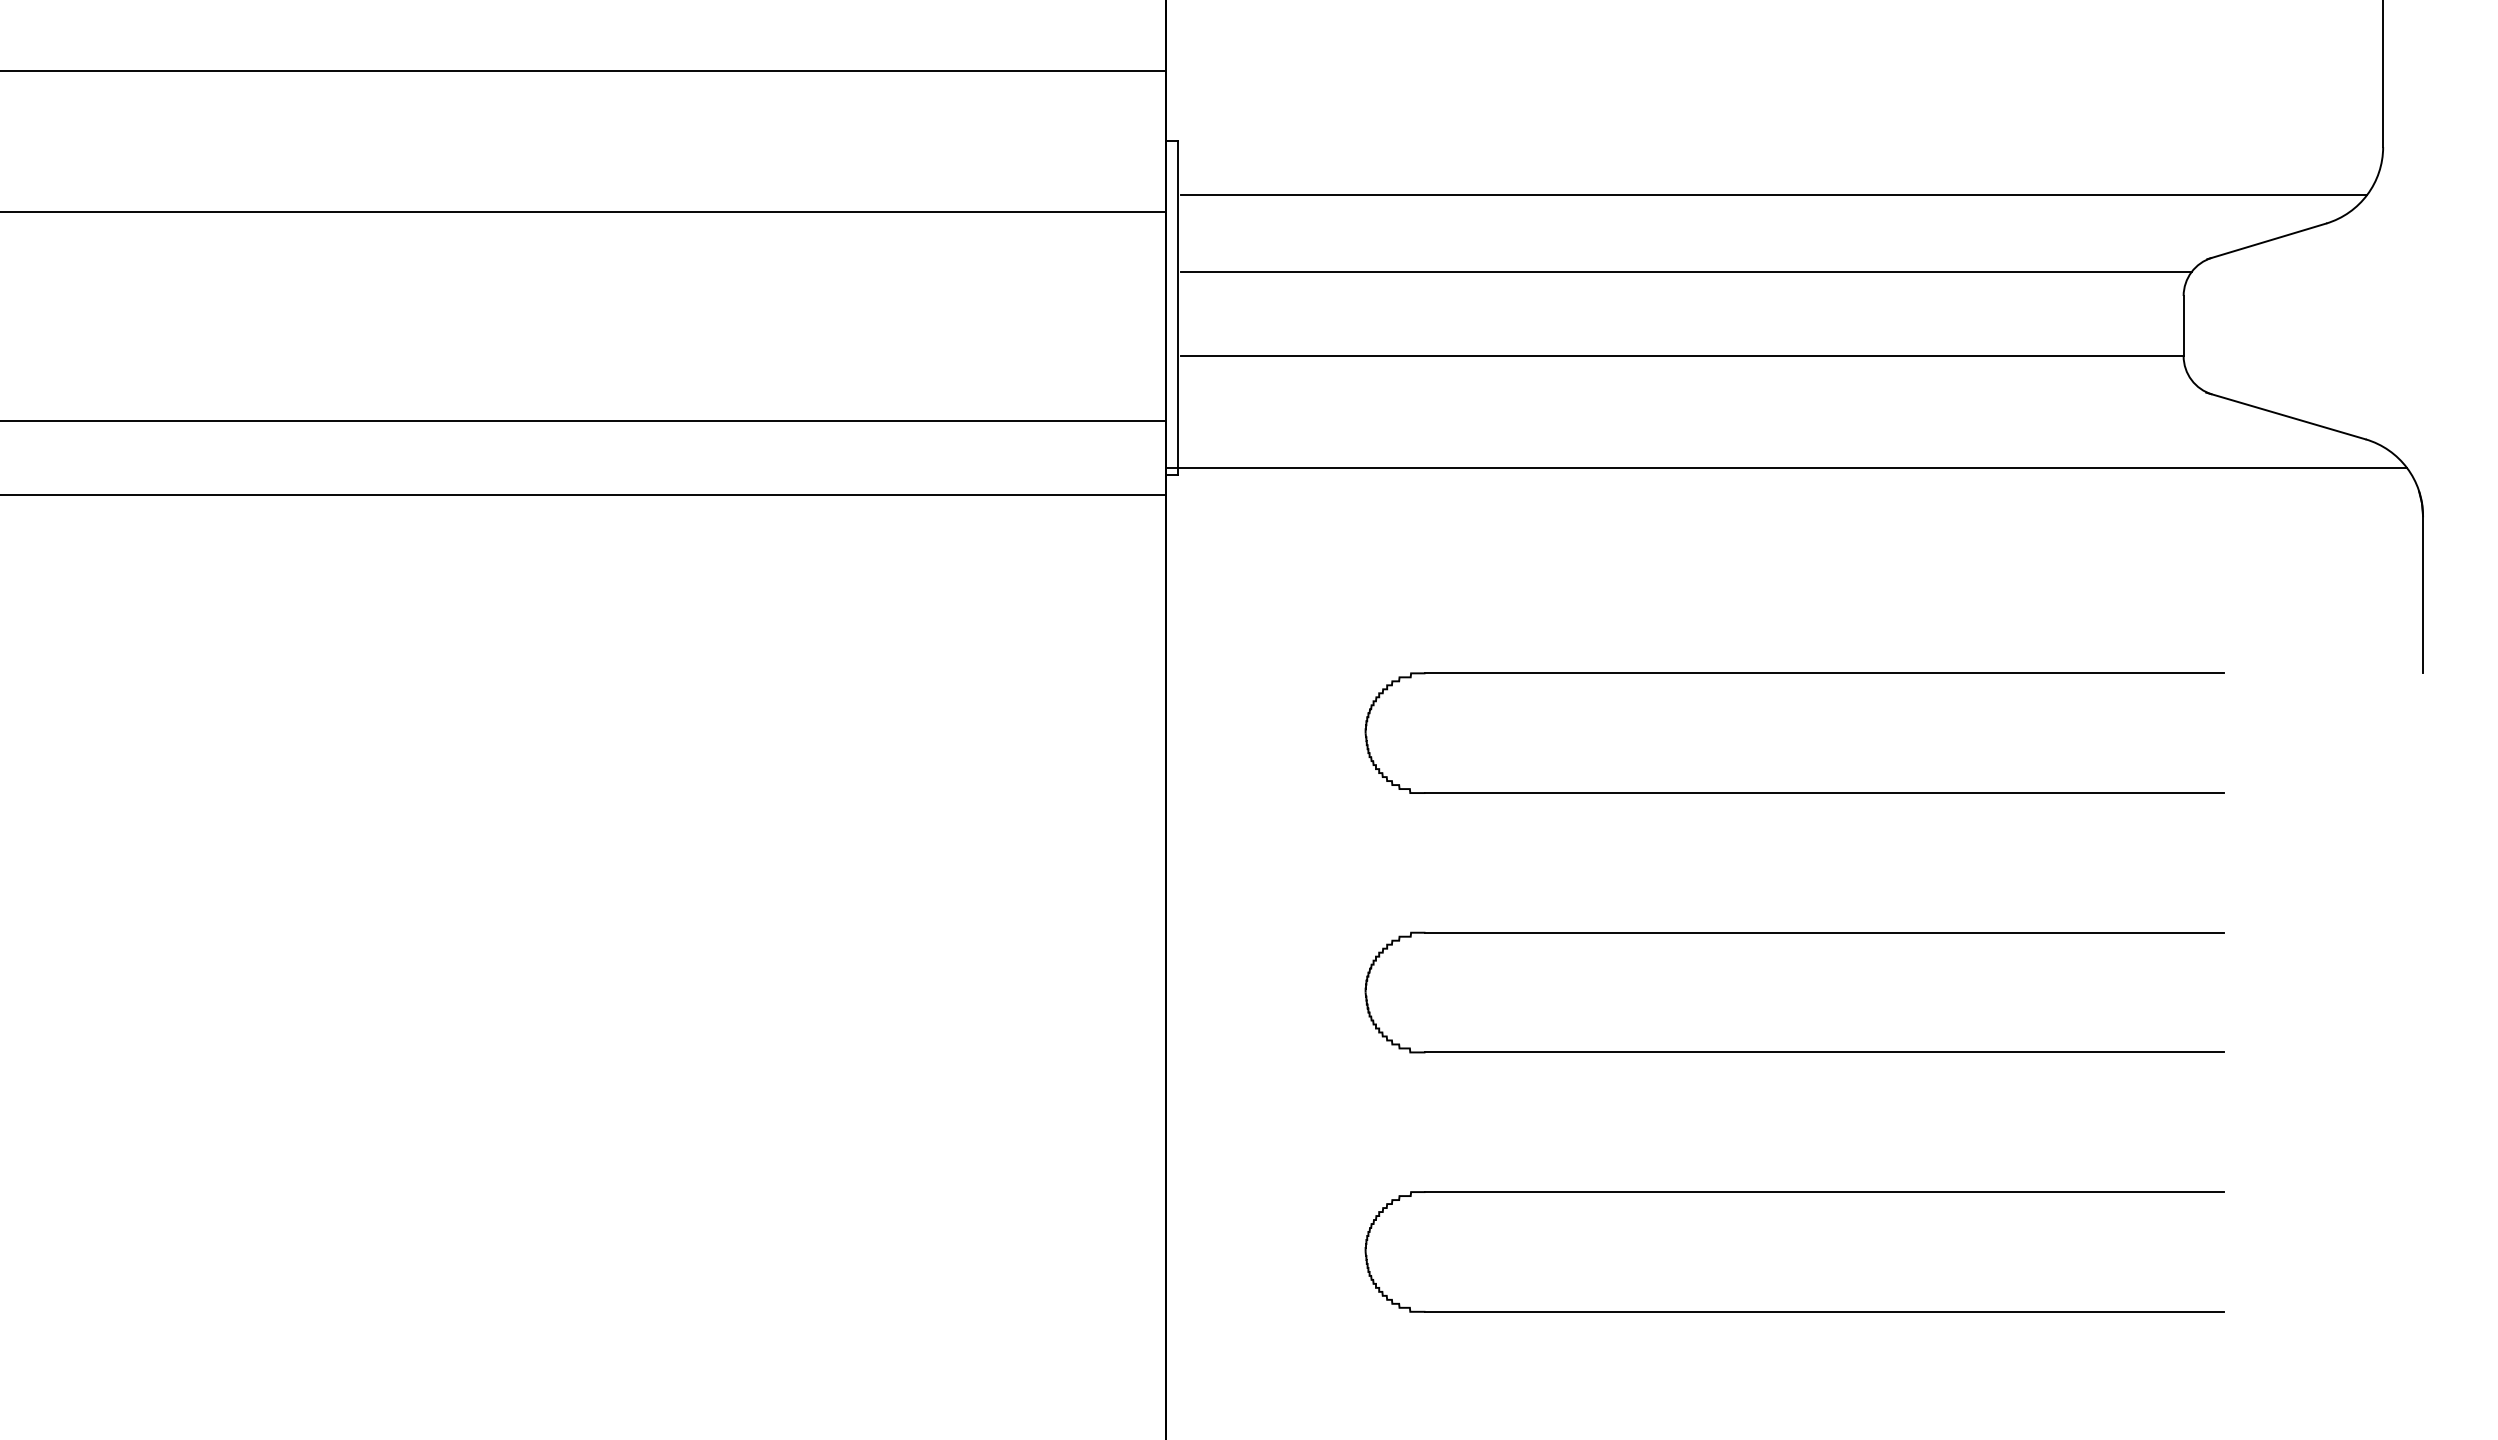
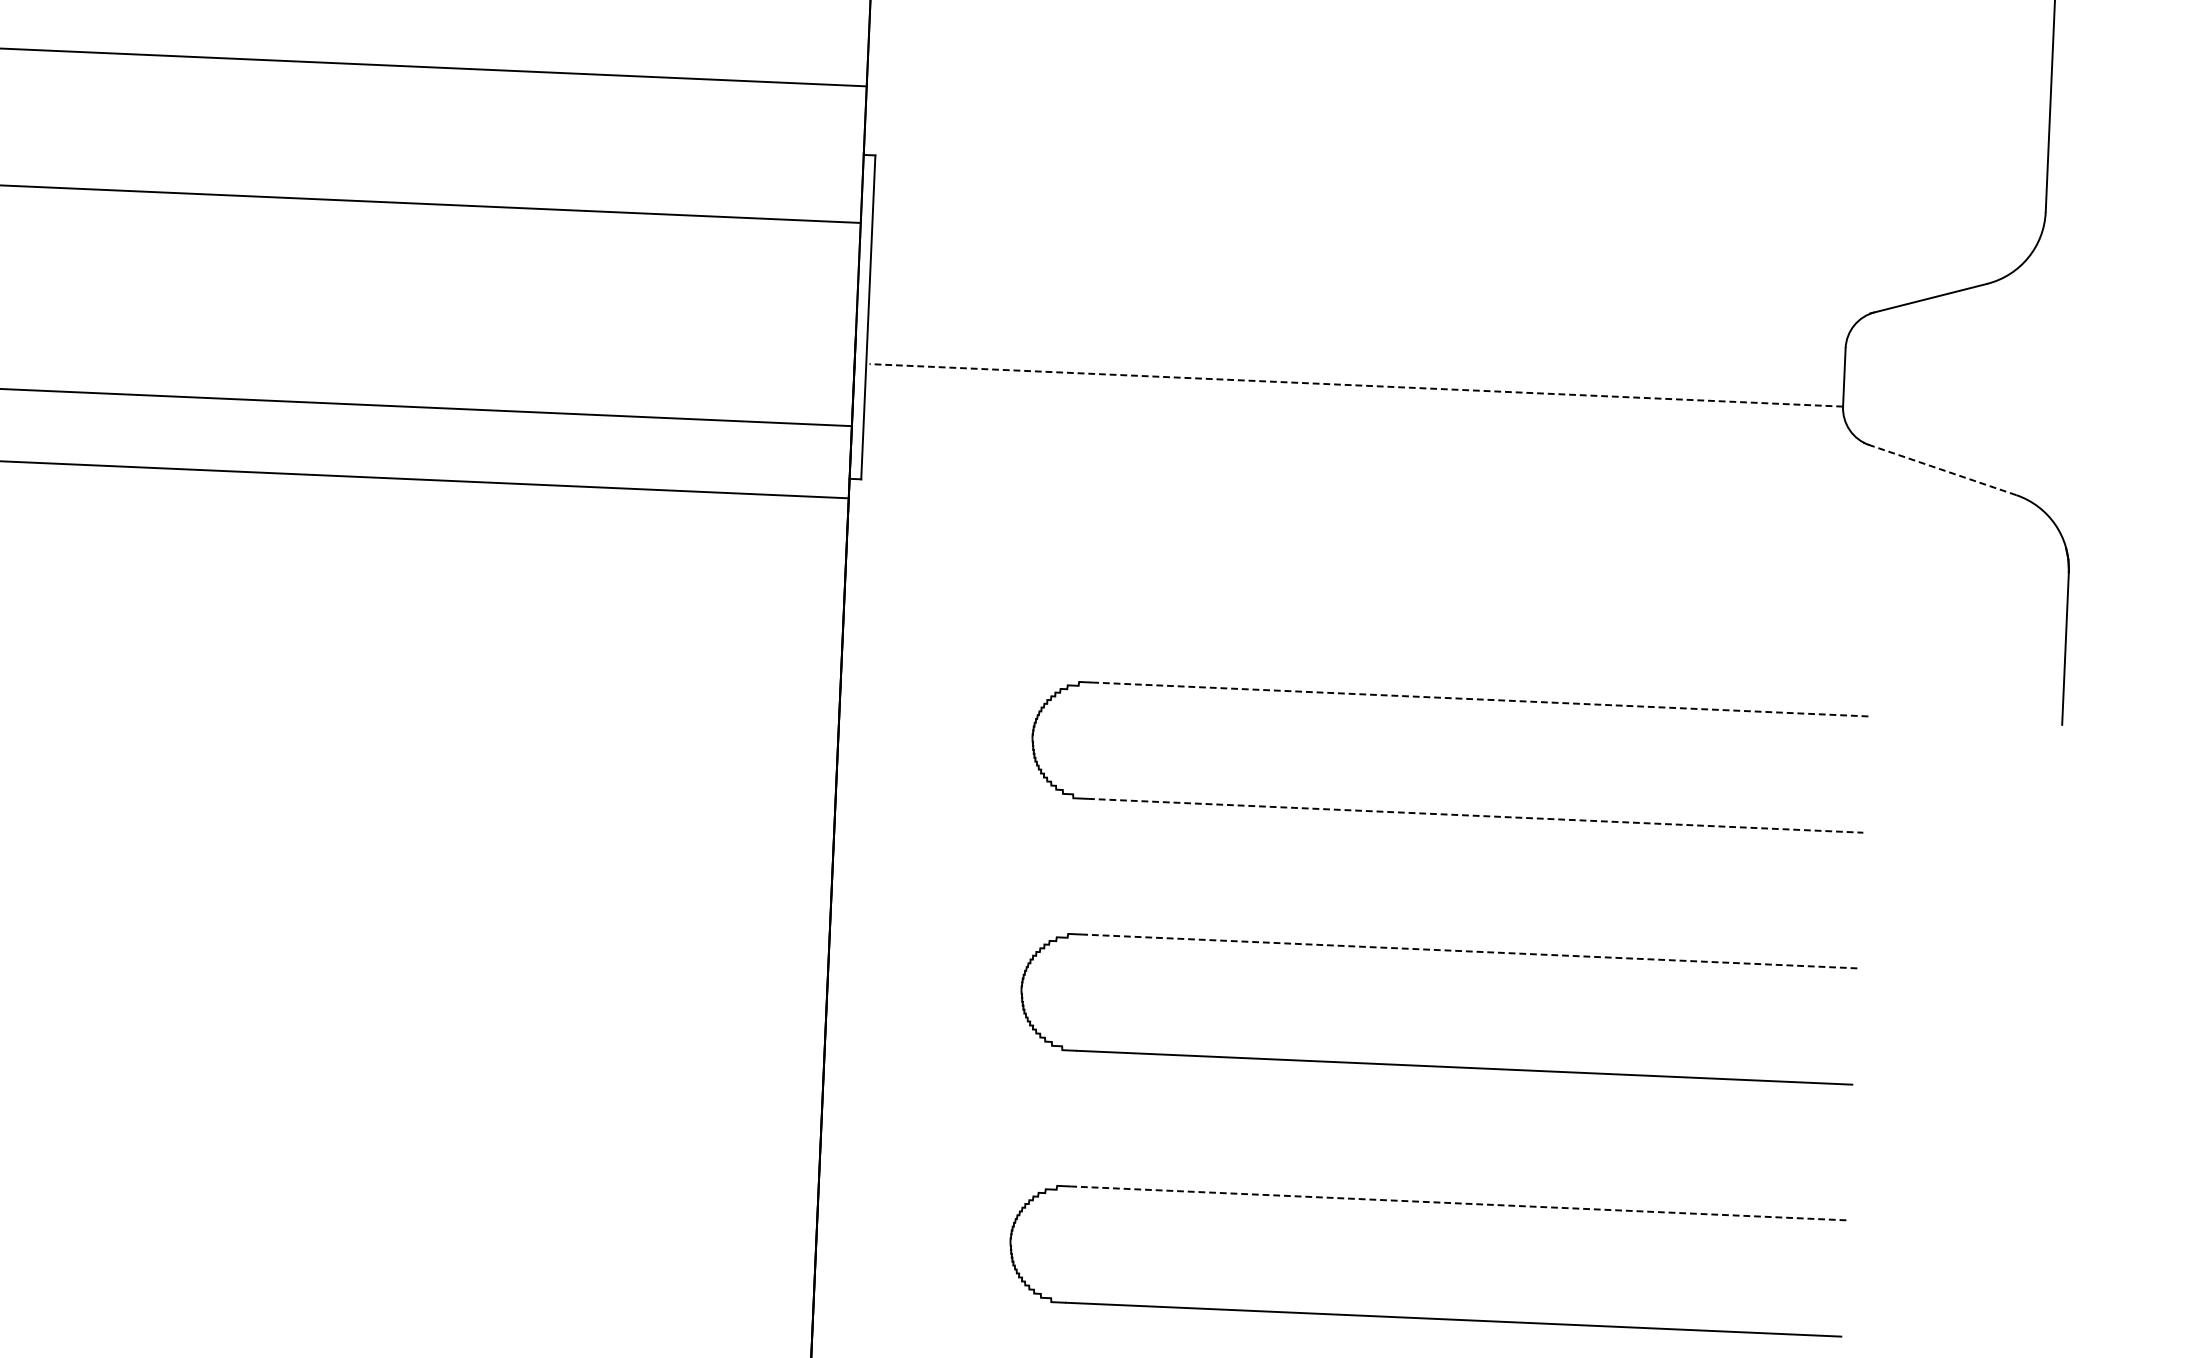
line: (1774, 194) -> (1452, 232), removed
line: (1686, 272) -> (1363, 304), removed
line: (1682, 356) -> (1356, 385), solid -> dashed
line: (2285, 415) -> (1939, 468), solid -> dashed
line: (1786, 468) -> (1452, 498), removed
line: (1824, 673) -> (1480, 699), solid -> dashed
line: (1825, 793) -> (1476, 816), solid -> dashed
line: (1824, 932) -> (1469, 951), solid -> dashed
line: (1824, 1192) -> (1458, 1203), solid -> dashed

